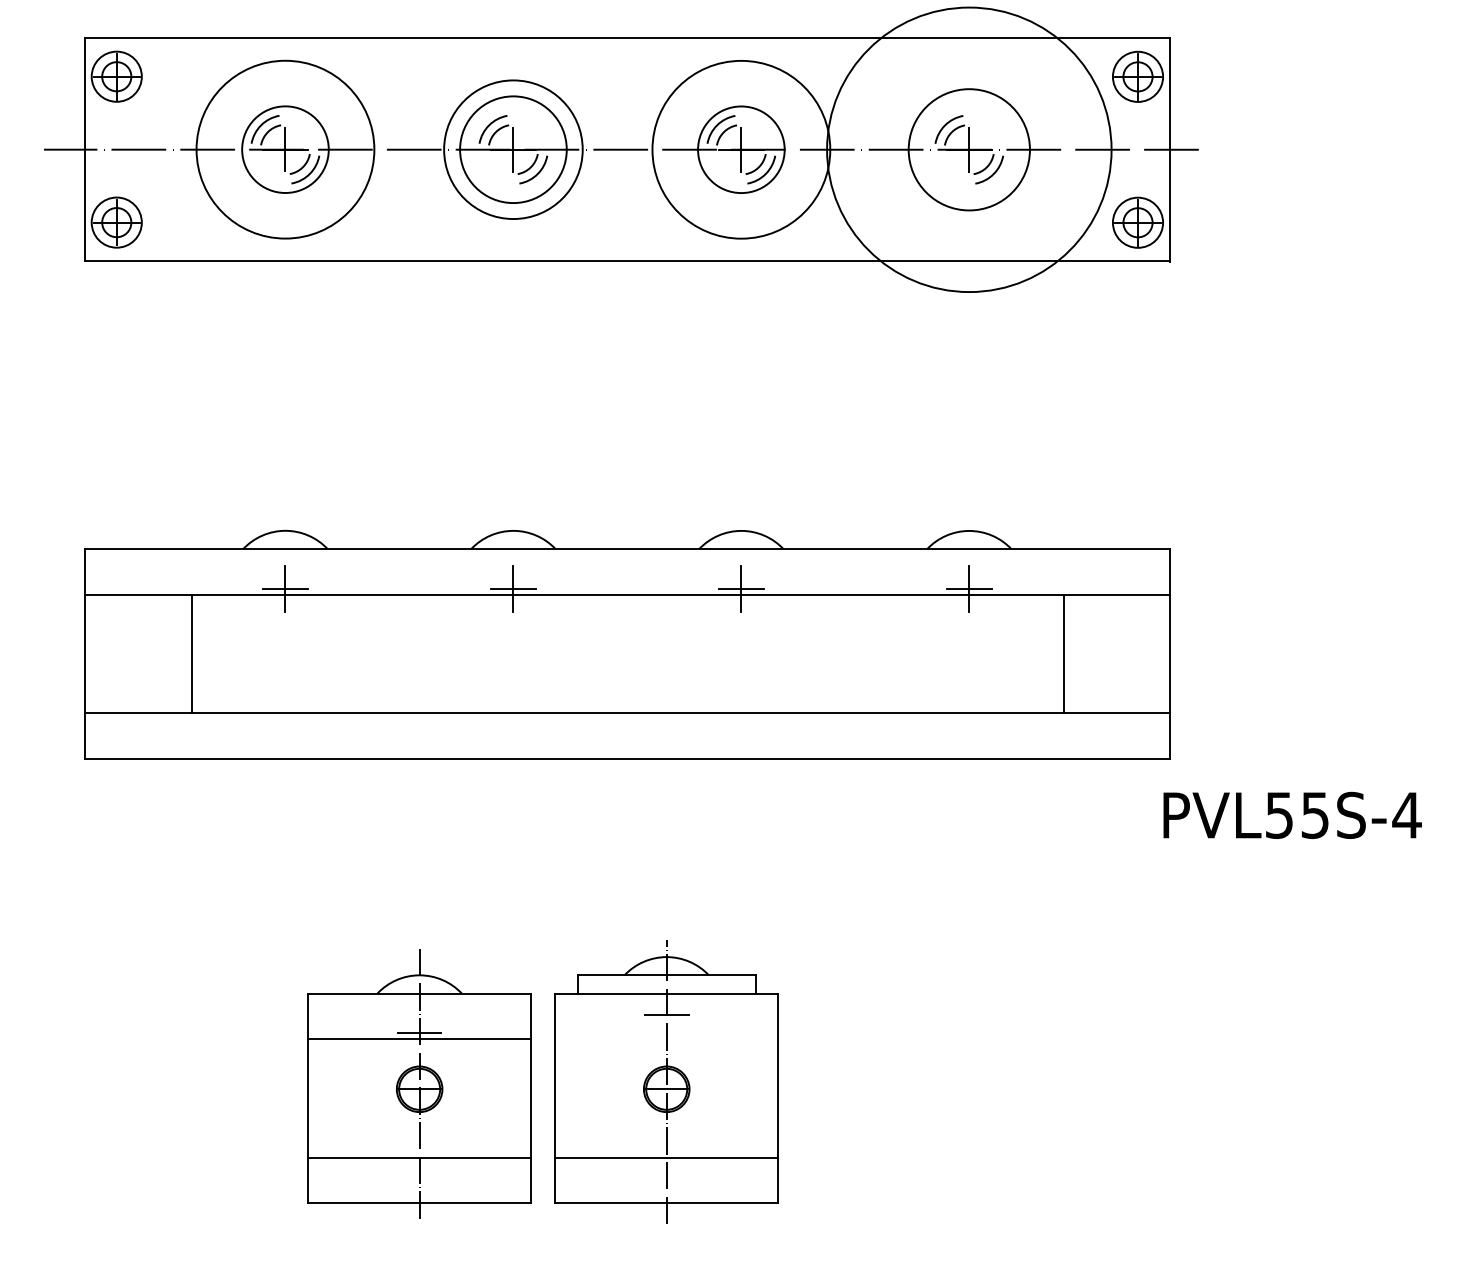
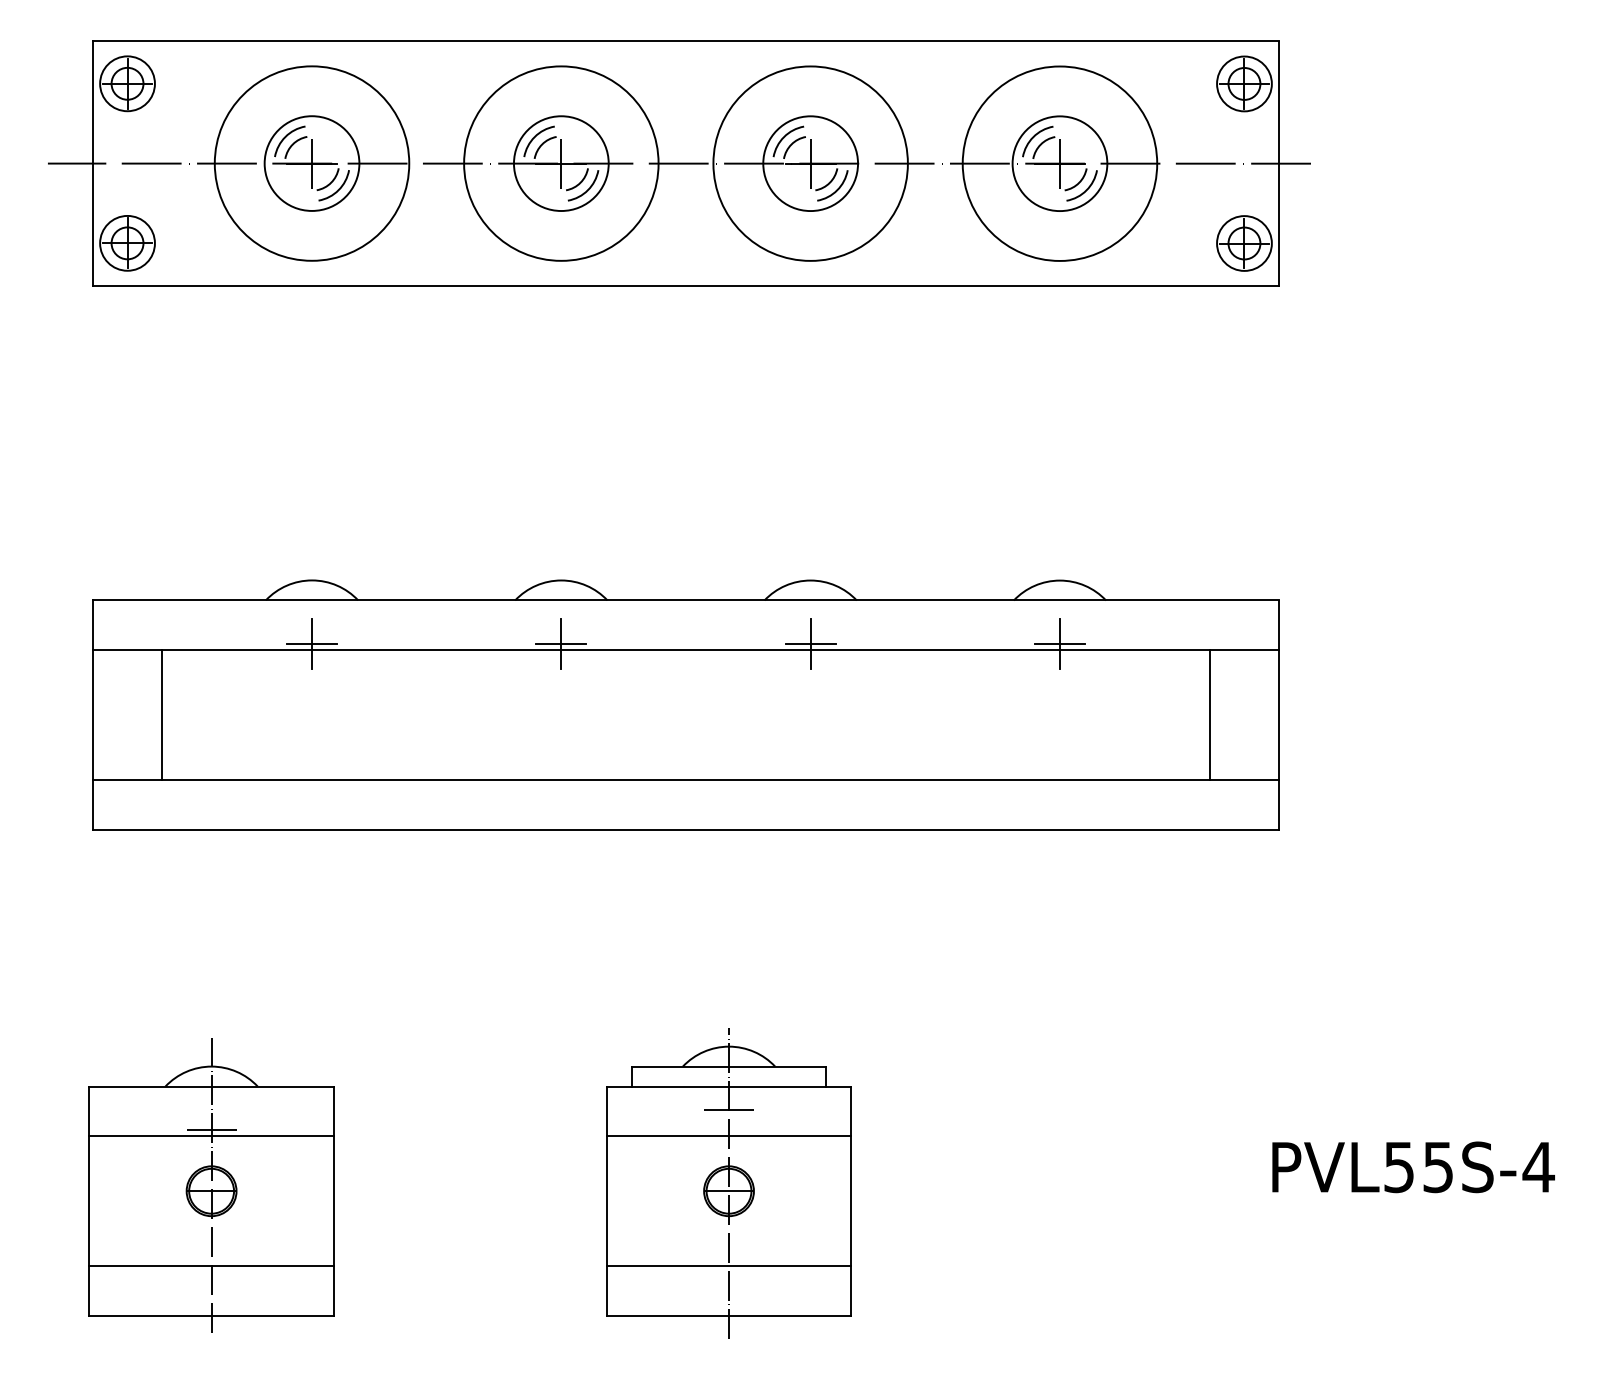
circle: (513, 149) -> (561, 163), size x0.62
circle: (513, 149) -> (561, 163), size x1.67
circle: (969, 149) -> (1060, 163), size x0.62
circle: (969, 149) -> (1060, 163), size x0.71
line: (191, 653) -> (162, 714), moved
line: (1064, 653) -> (1209, 714), moved
text: (1292, 814) -> (1413, 1166), moved
line: (666, 1039) -> (728, 1136), added
part: (419, 1083) -> (211, 1184), moved

